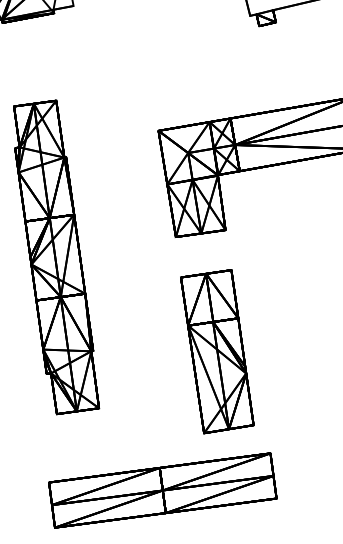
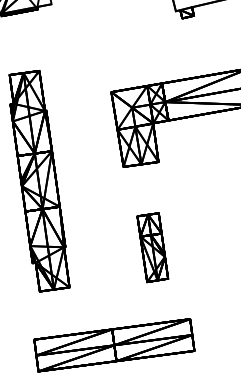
part: (217, 351) -> (152, 247), size x0.6

